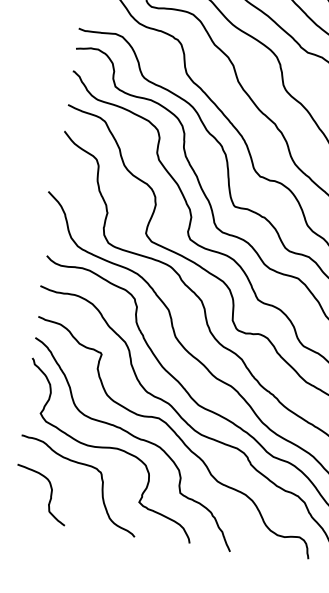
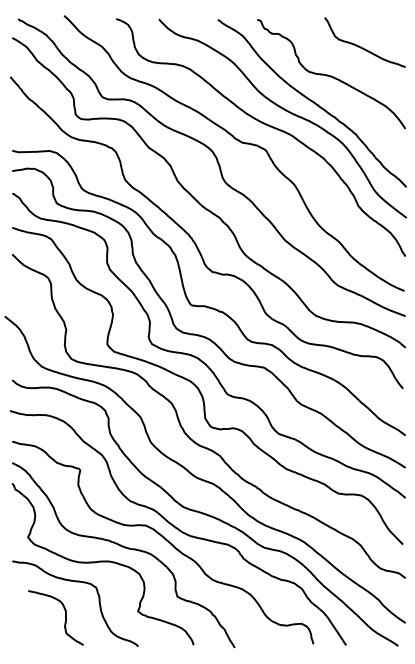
curve: (50, 495) -> (65, 617), moved

